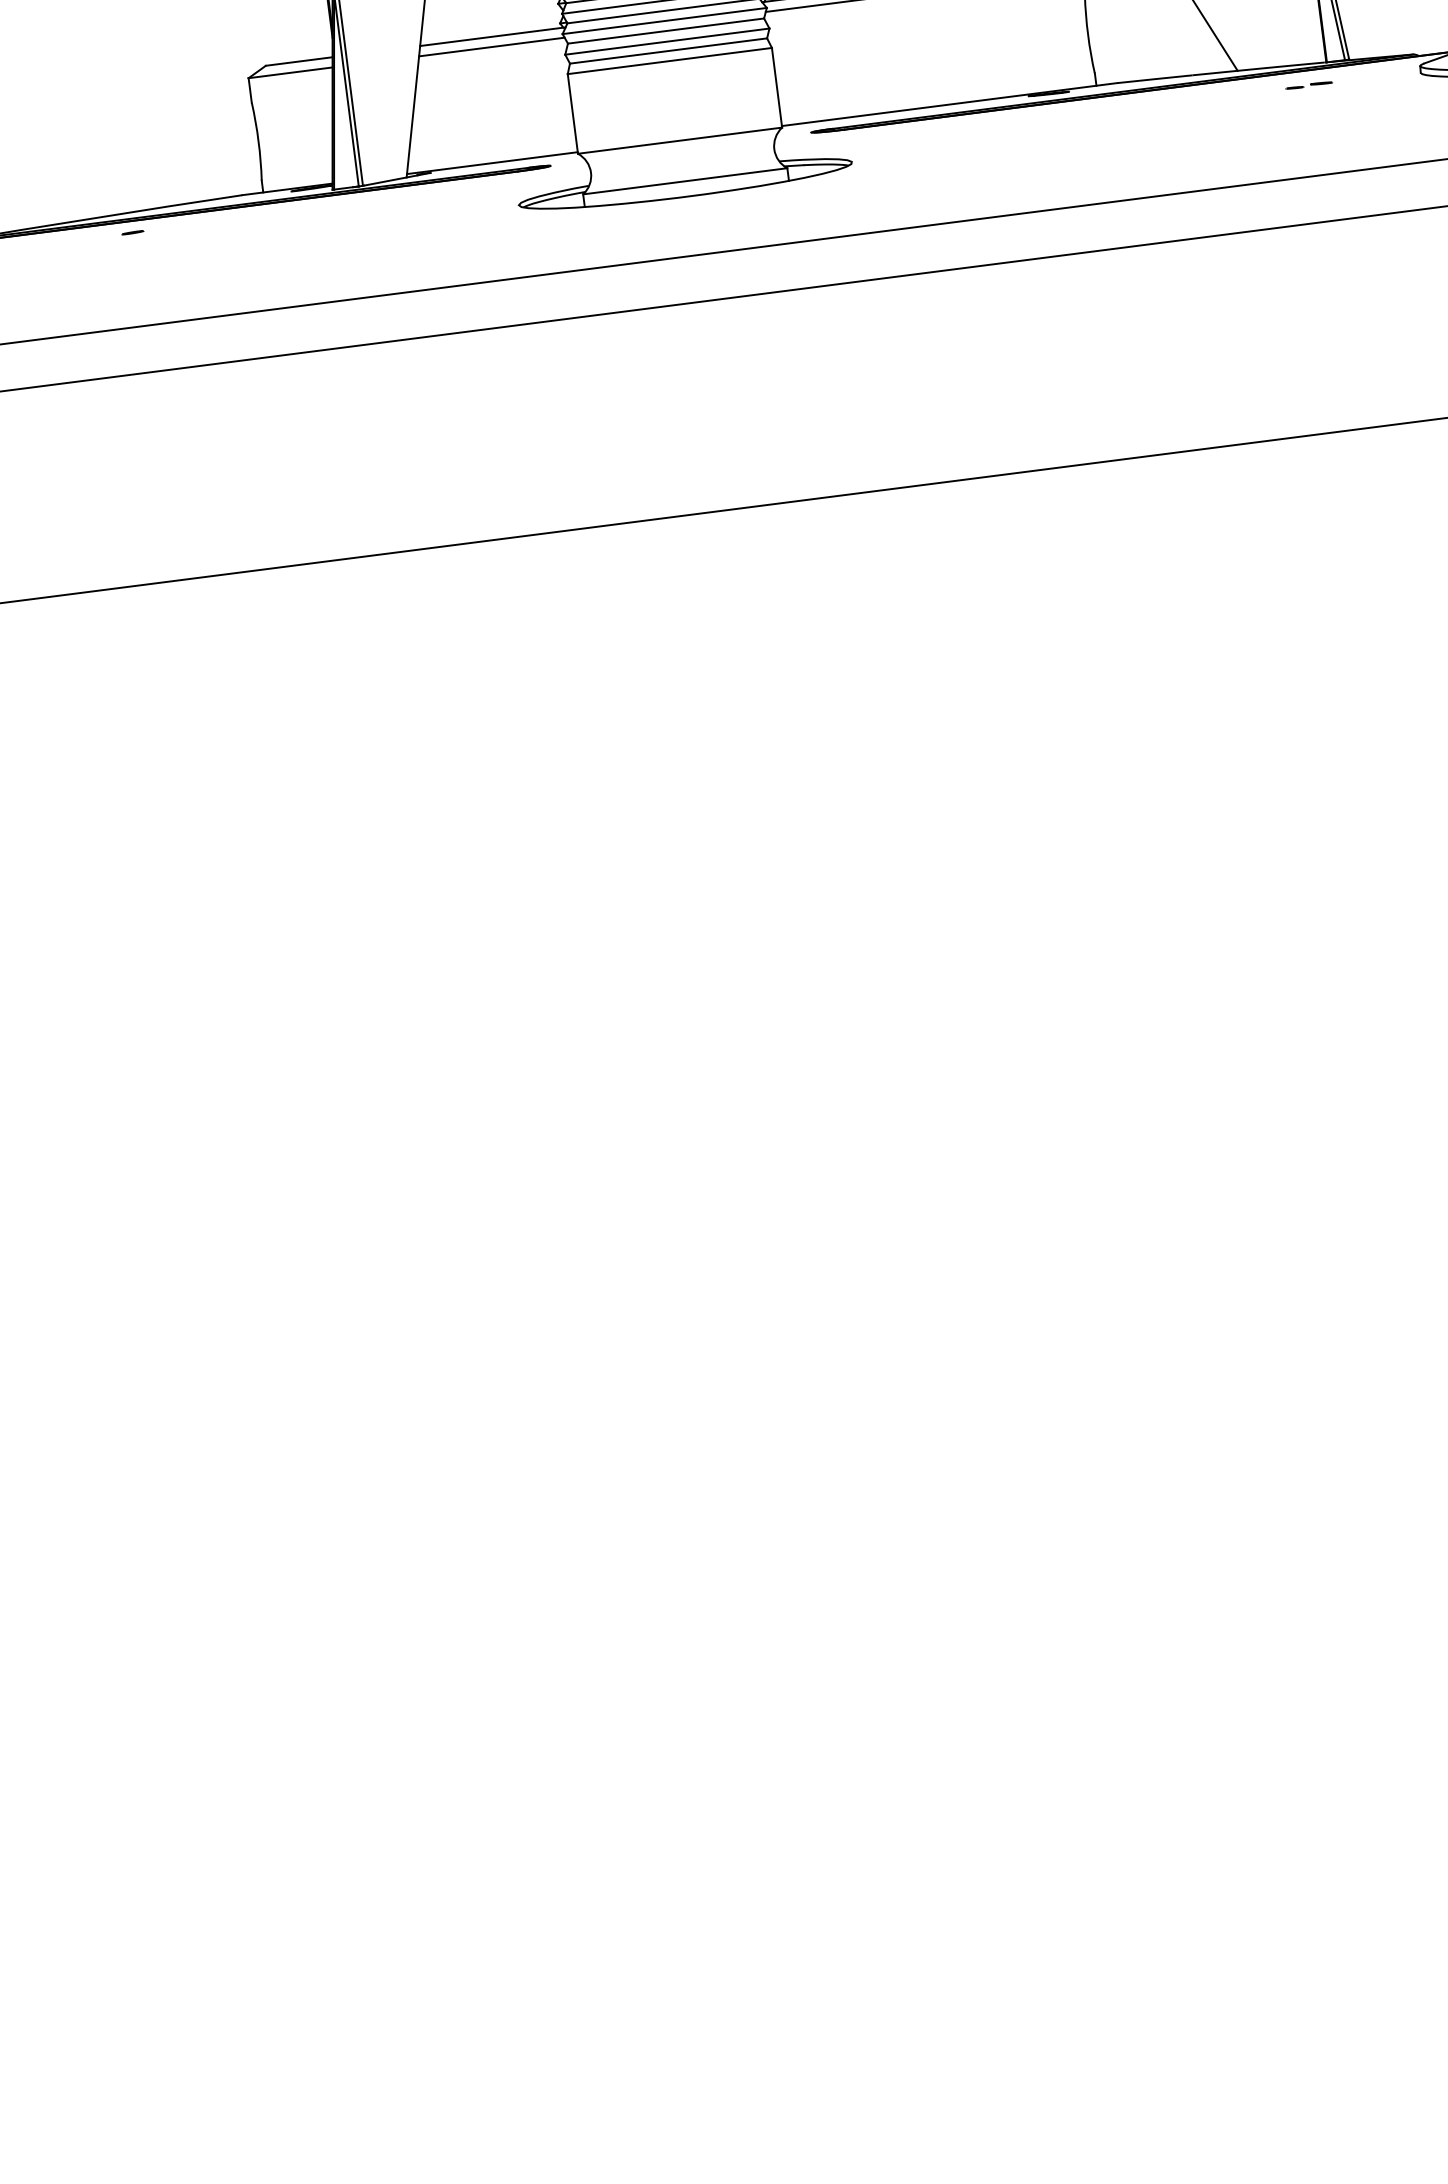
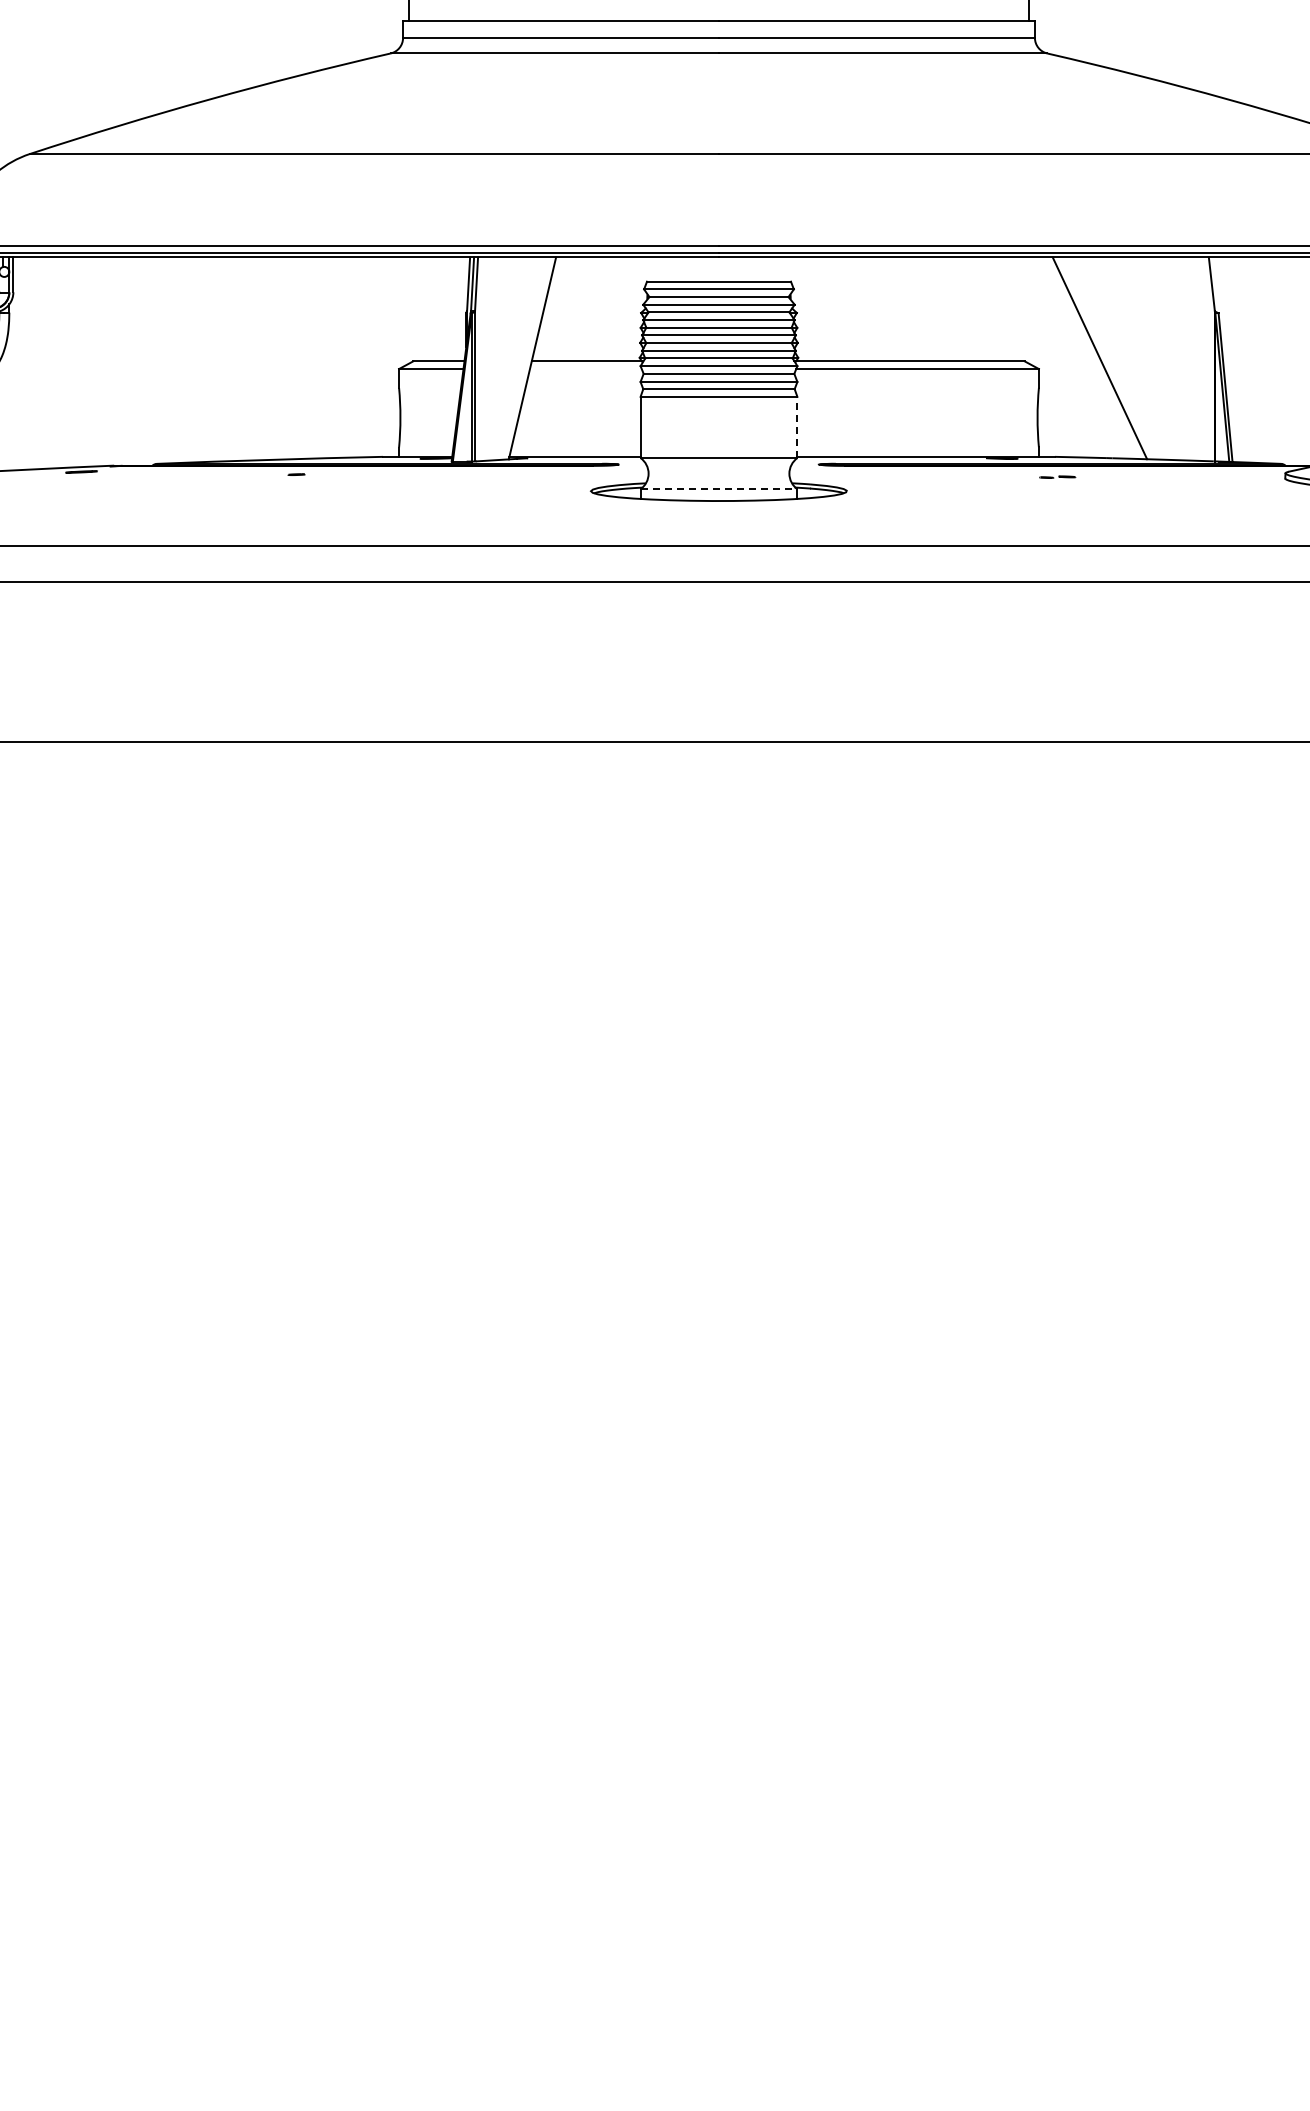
line: (491, 47) -> (585, 369), removed
line: (1310, 84) -> (1058, 476), moved
line: (777, 87) -> (797, 427), solid -> dashed
line: (685, 181) -> (719, 489), solid -> dashed

